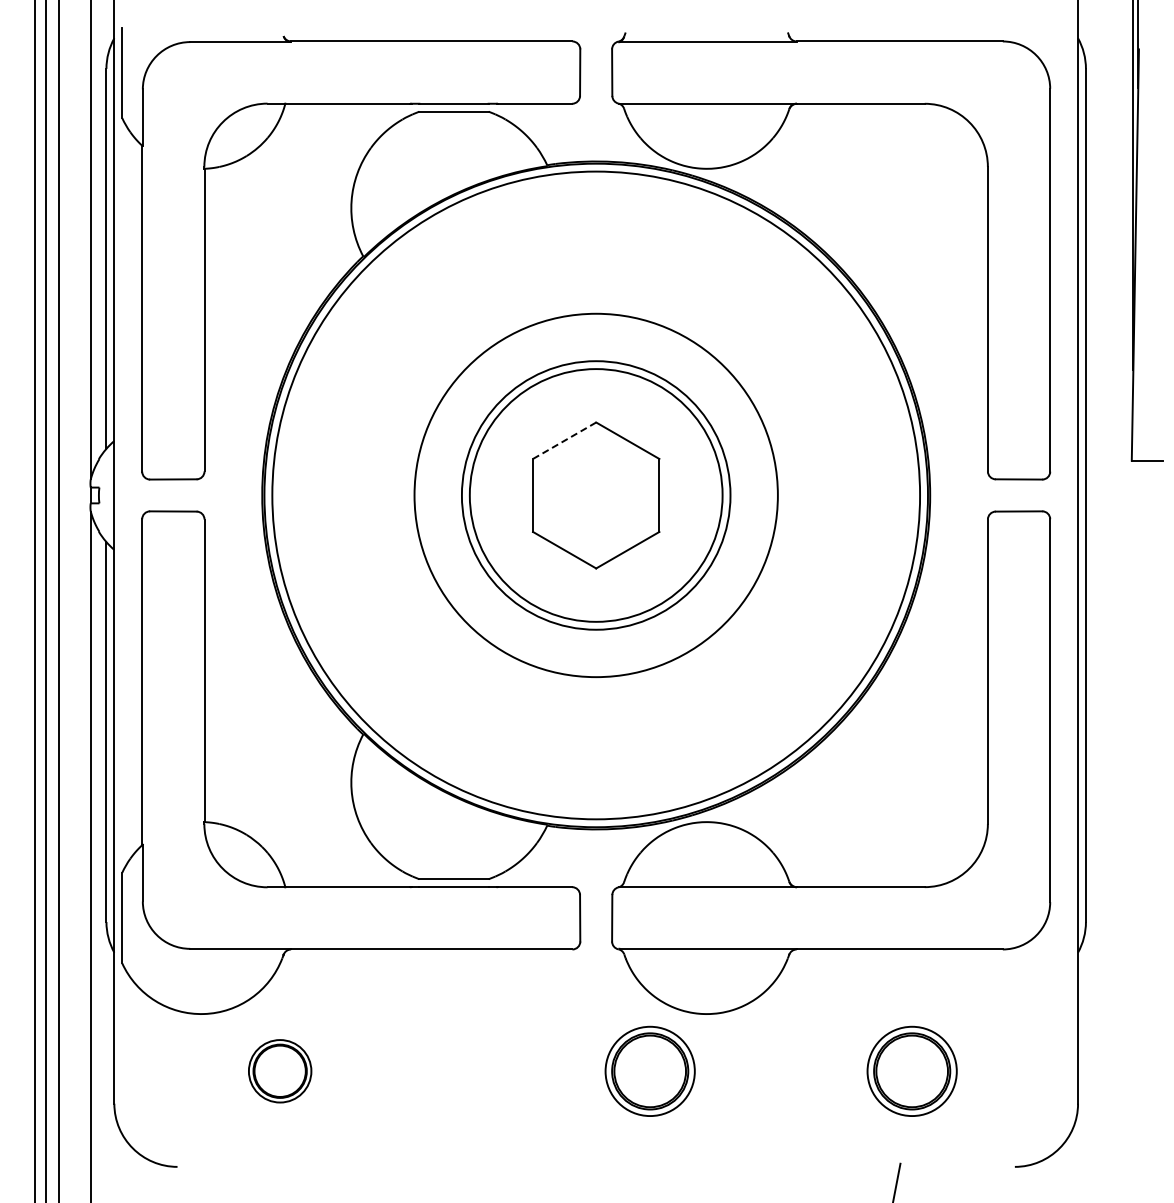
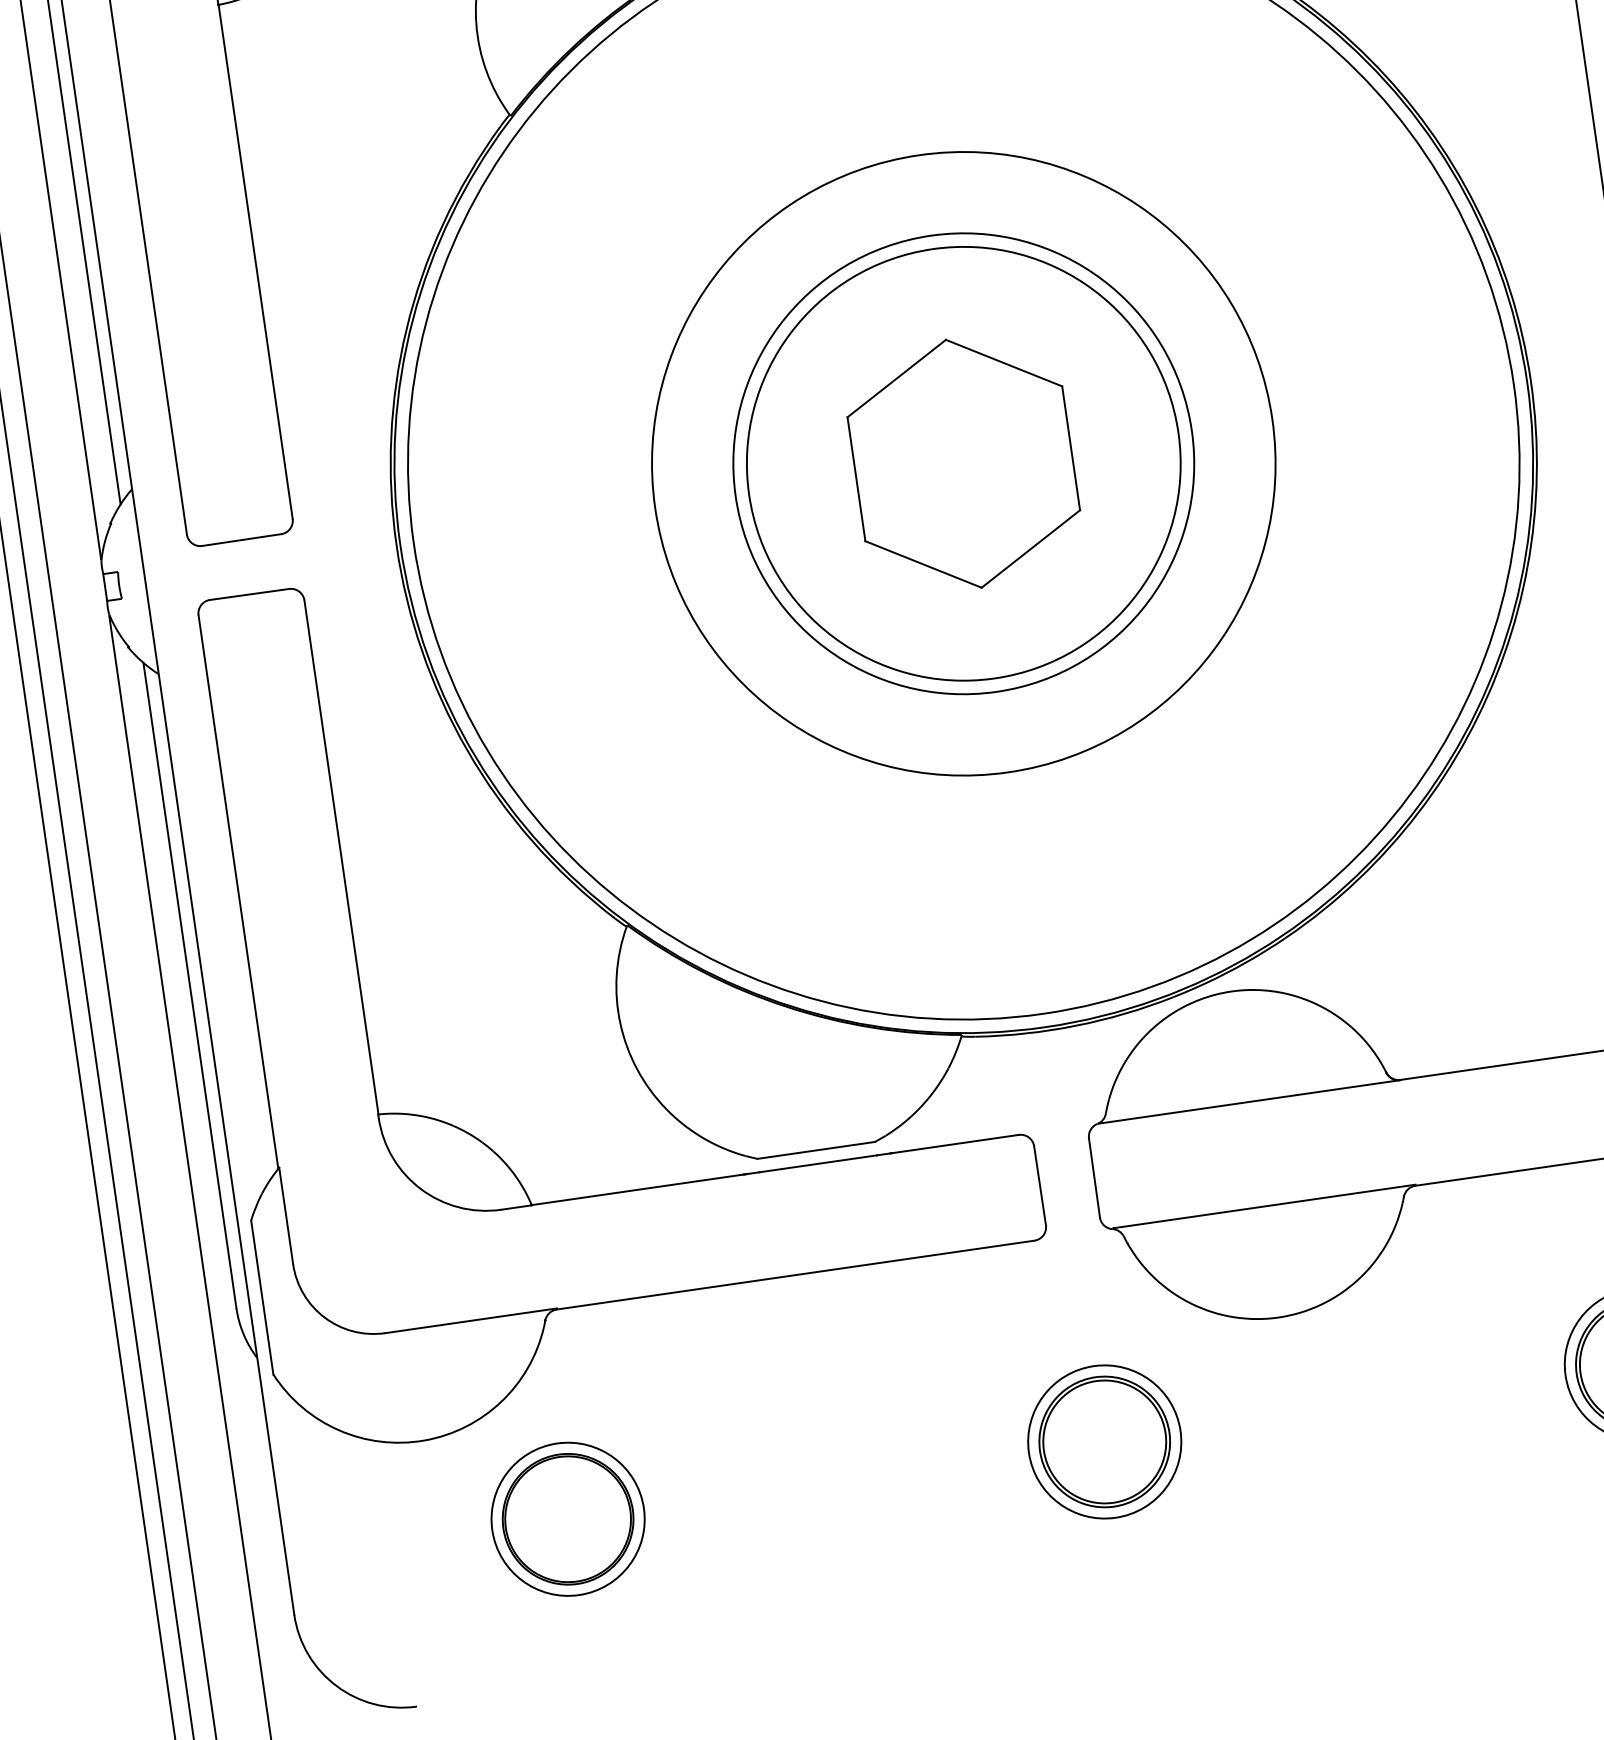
line: (565, 440) -> (898, 377), dashed -> solid
part: (279, 1070) -> (566, 1517), size x1.43
part: (649, 1070) -> (1103, 1440), moved

